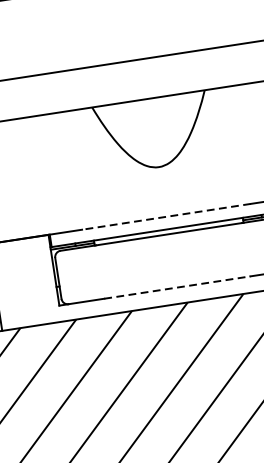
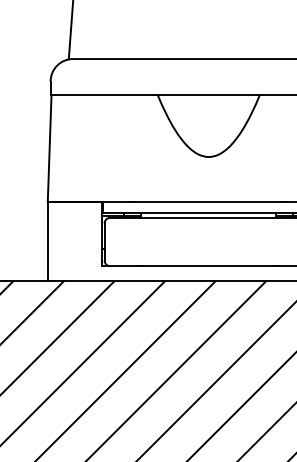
line: (166, 217) -> (208, 202), dashed -> solid
line: (178, 287) -> (209, 266), dashed -> solid

